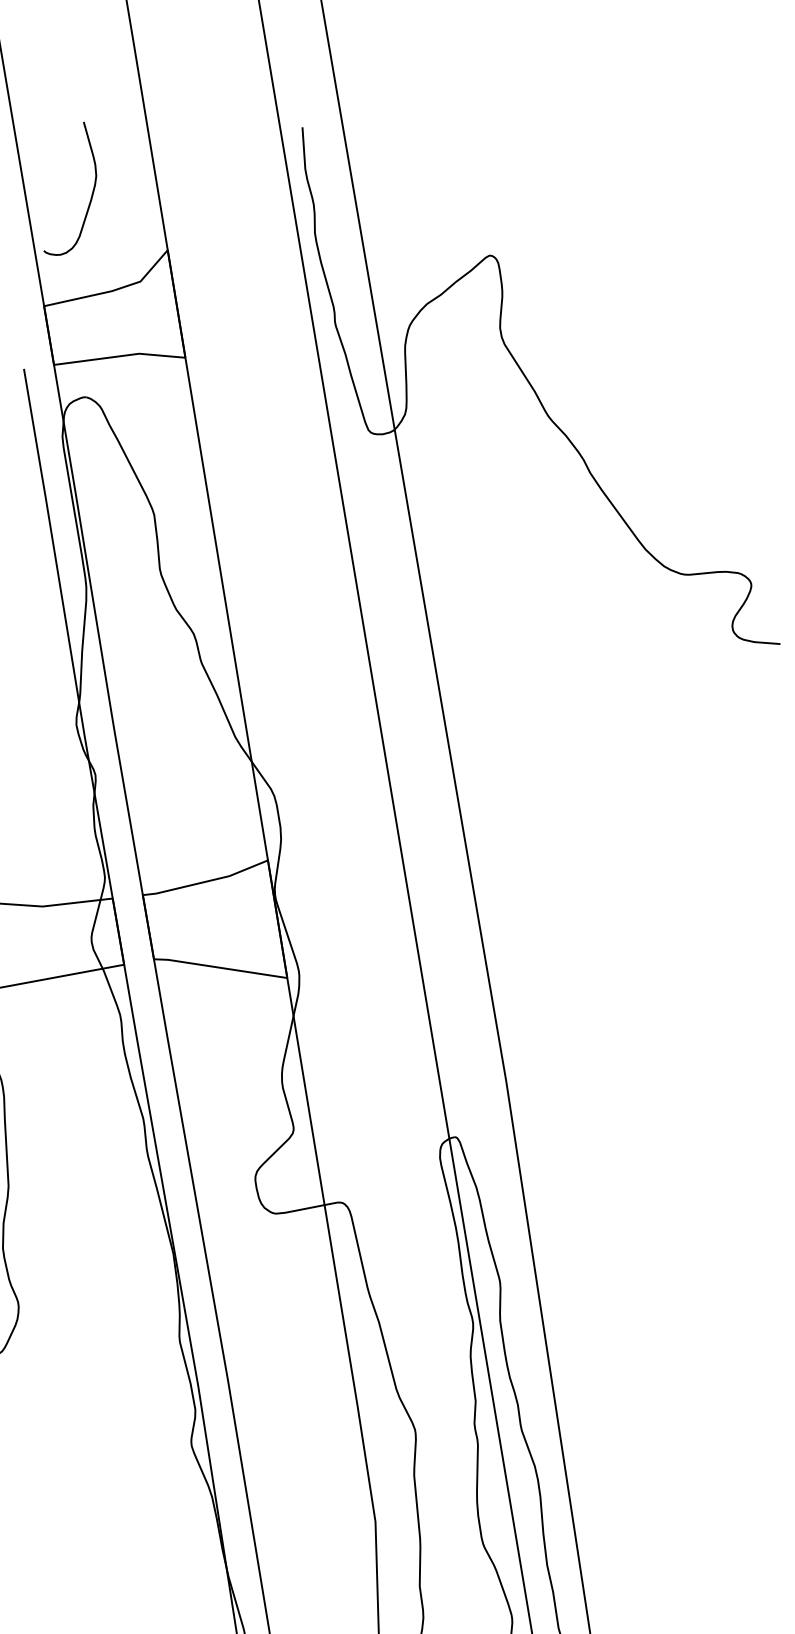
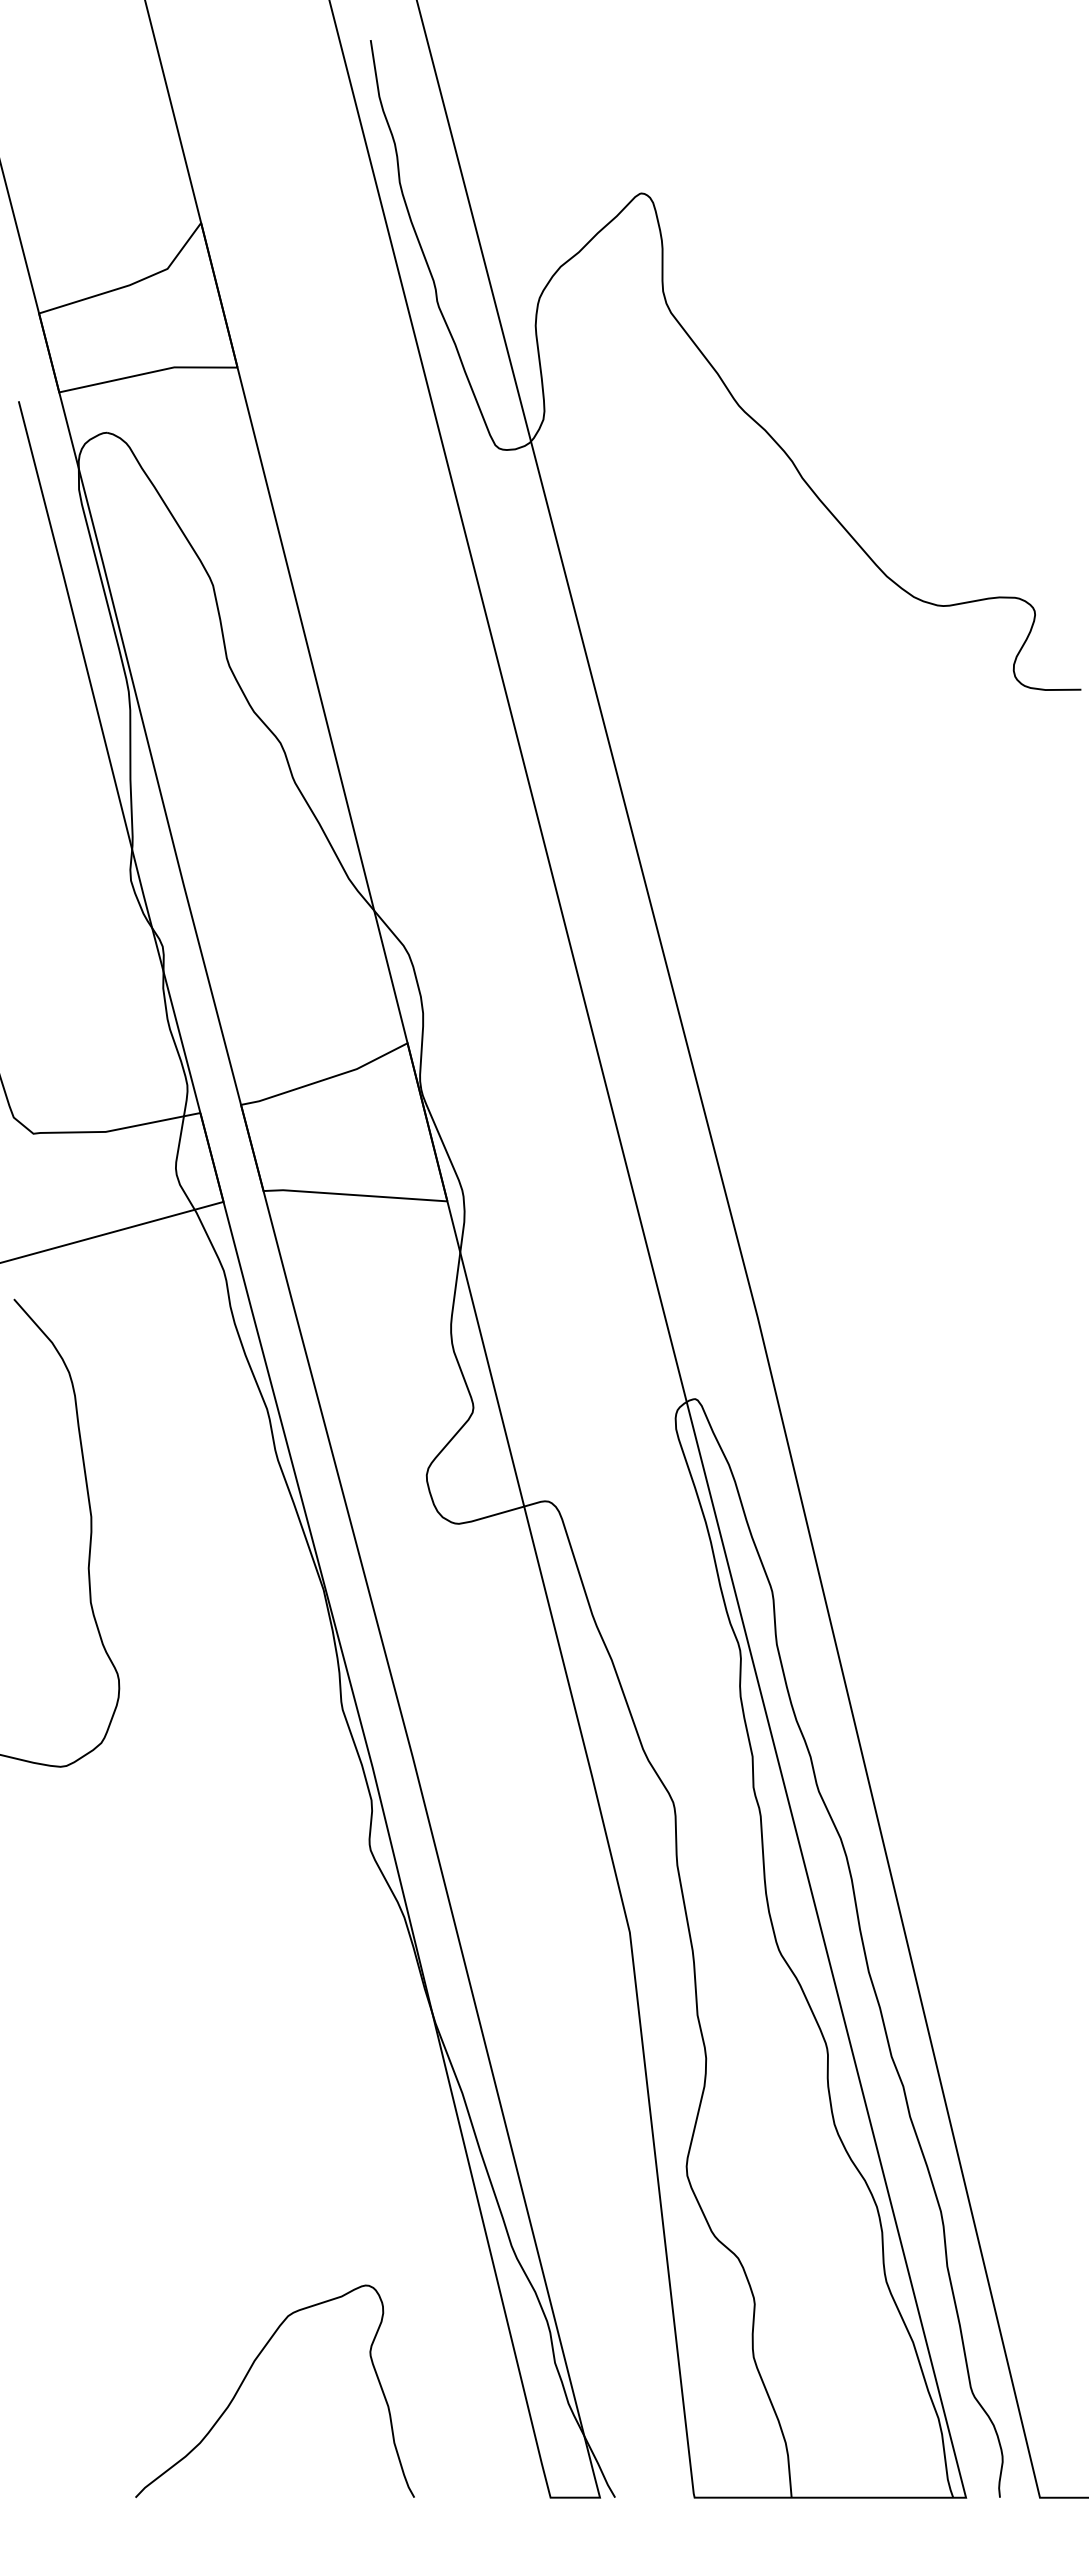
curve: (92, 192) -> (91, 153), removed

